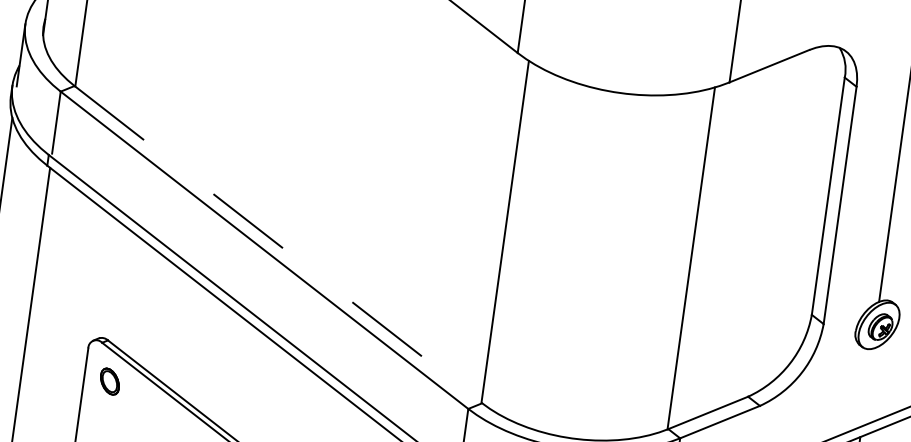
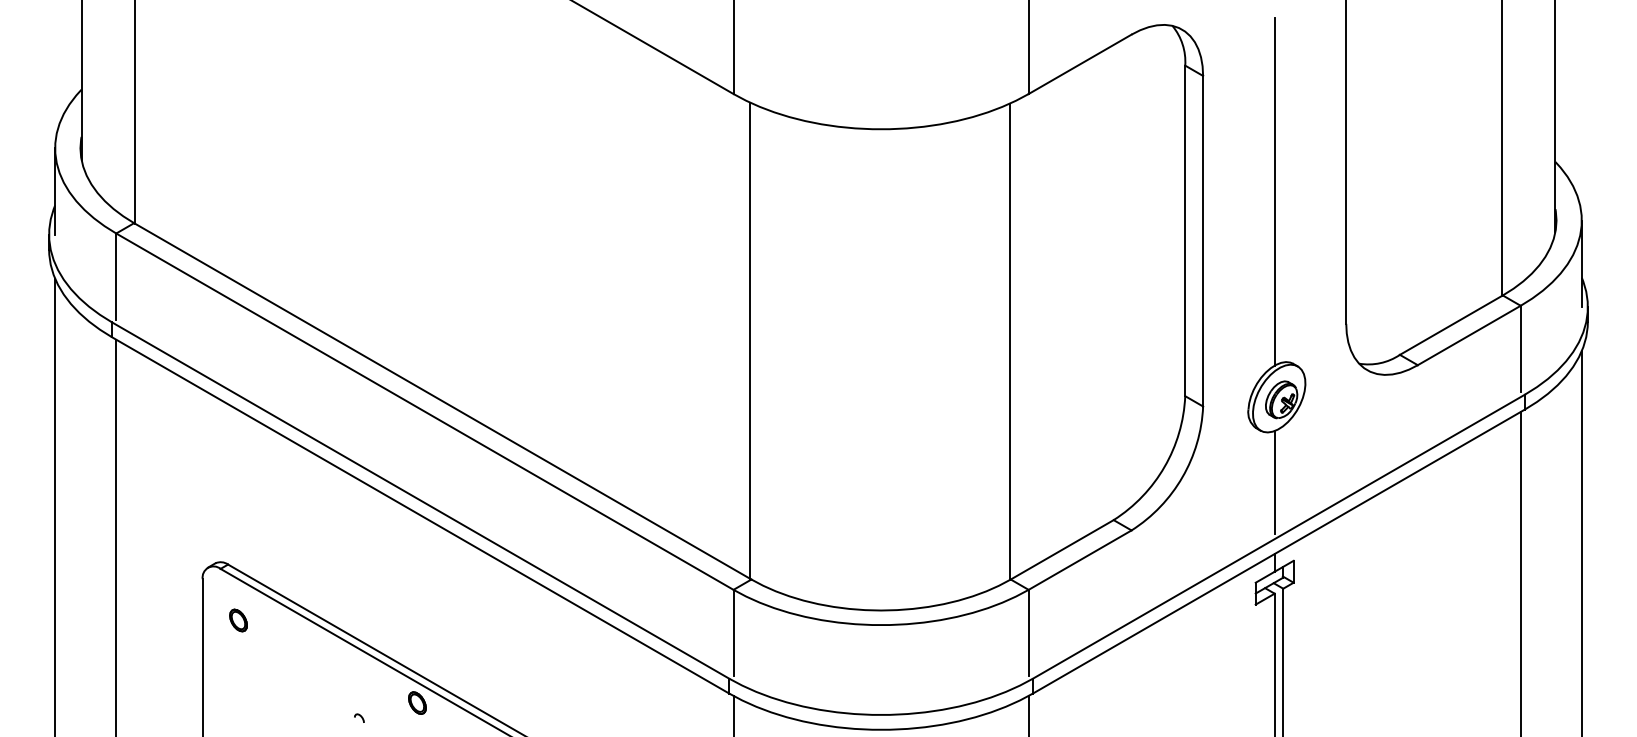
line: (278, 244) -> (443, 401), dashed -> solid
part: (109, 381) -> (238, 620), size x0.62
line: (867, 385) -> (1274, 482), added

